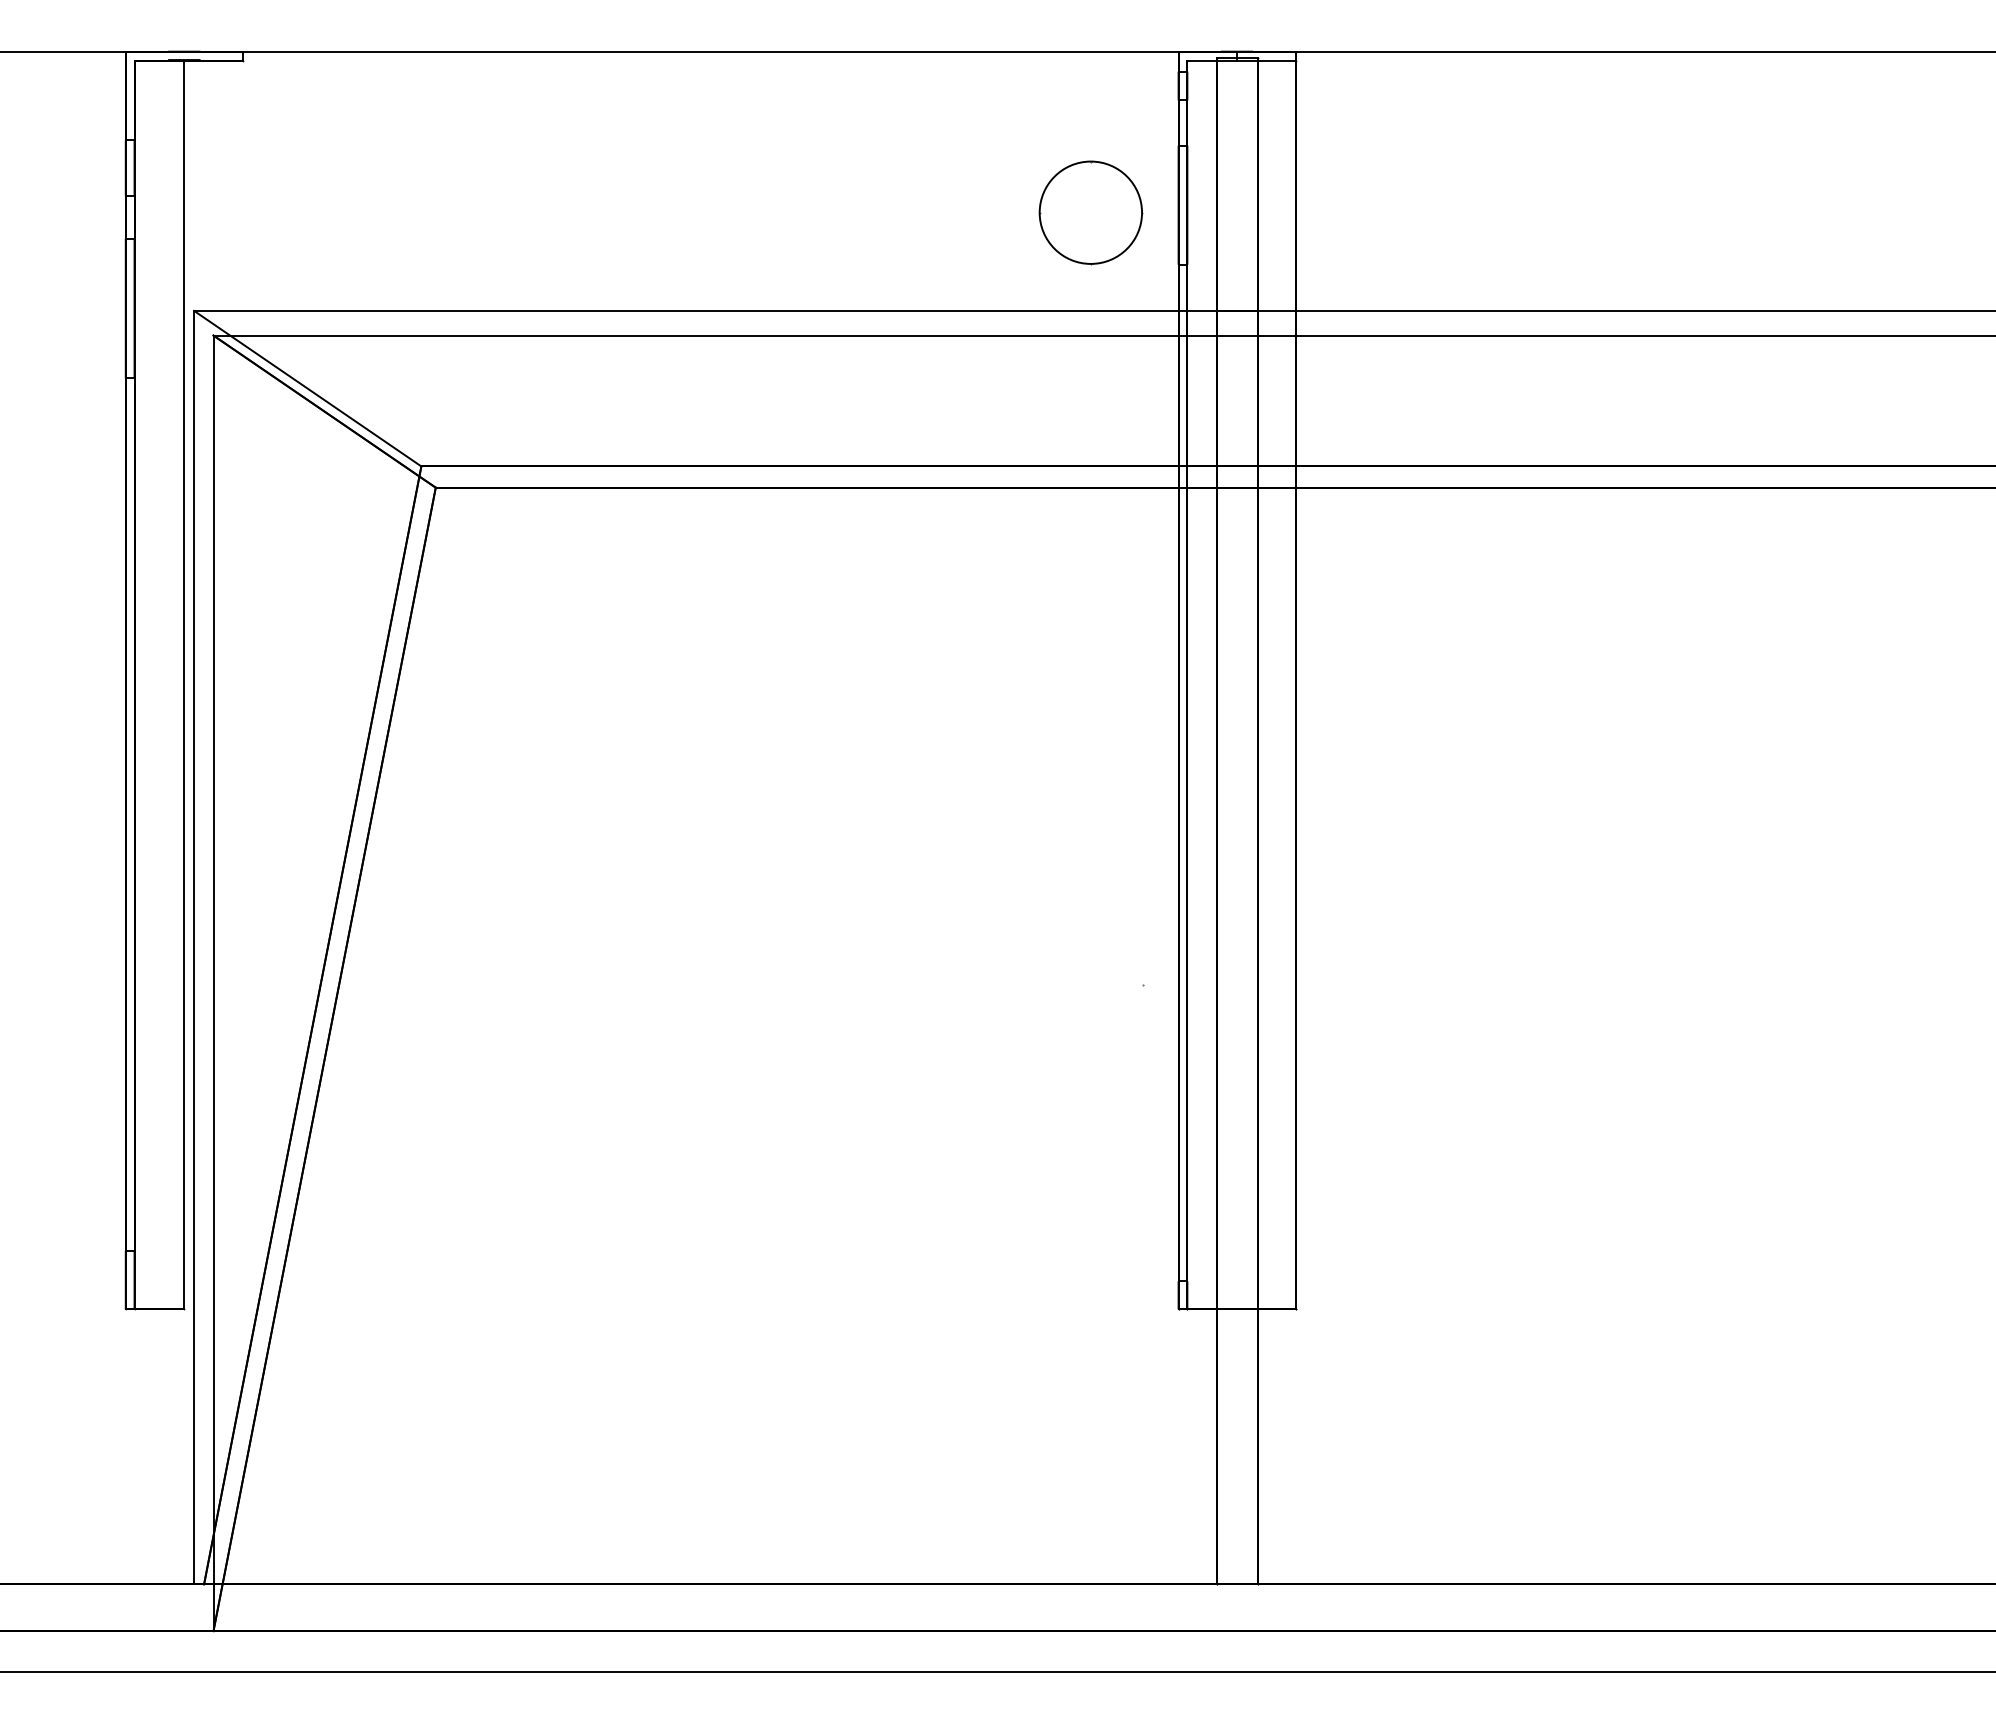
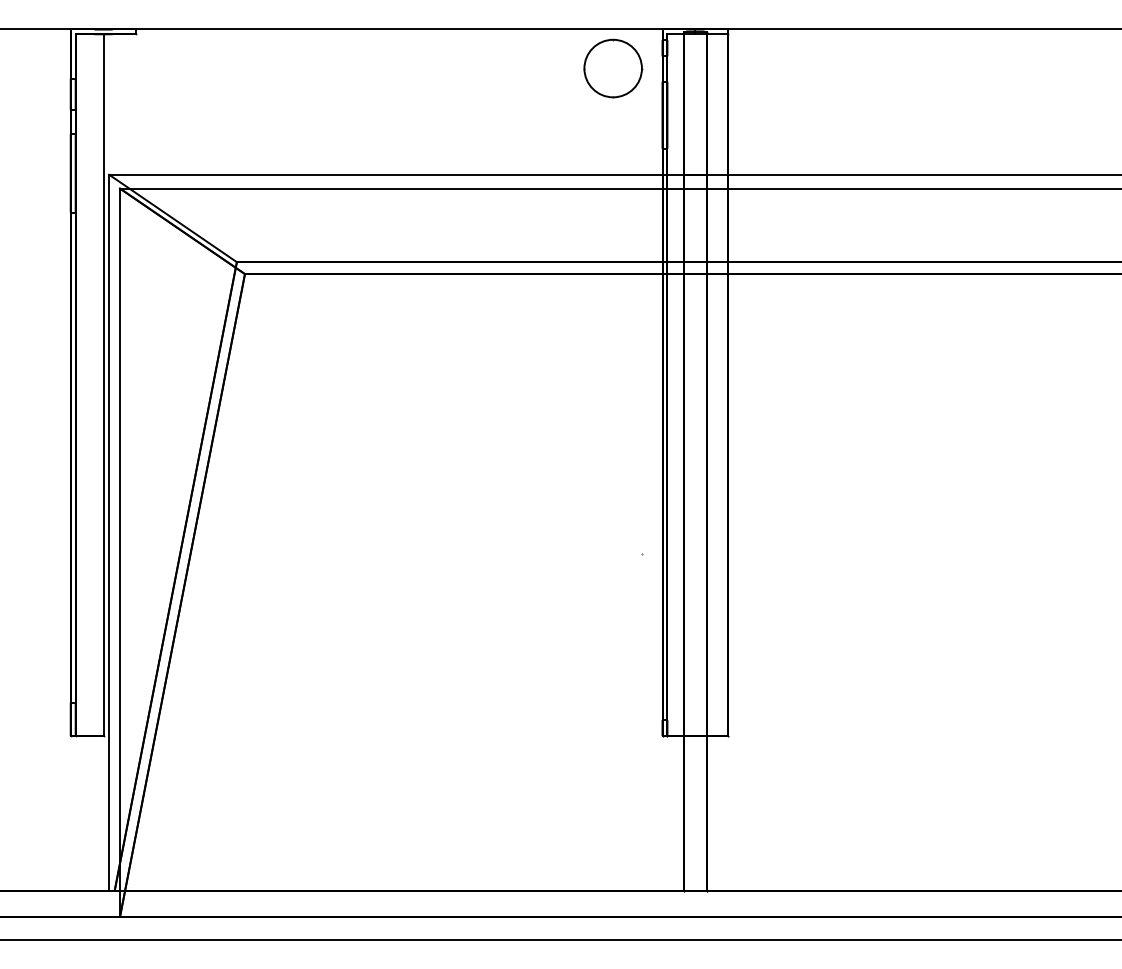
part: (1091, 212) -> (613, 68), moved

